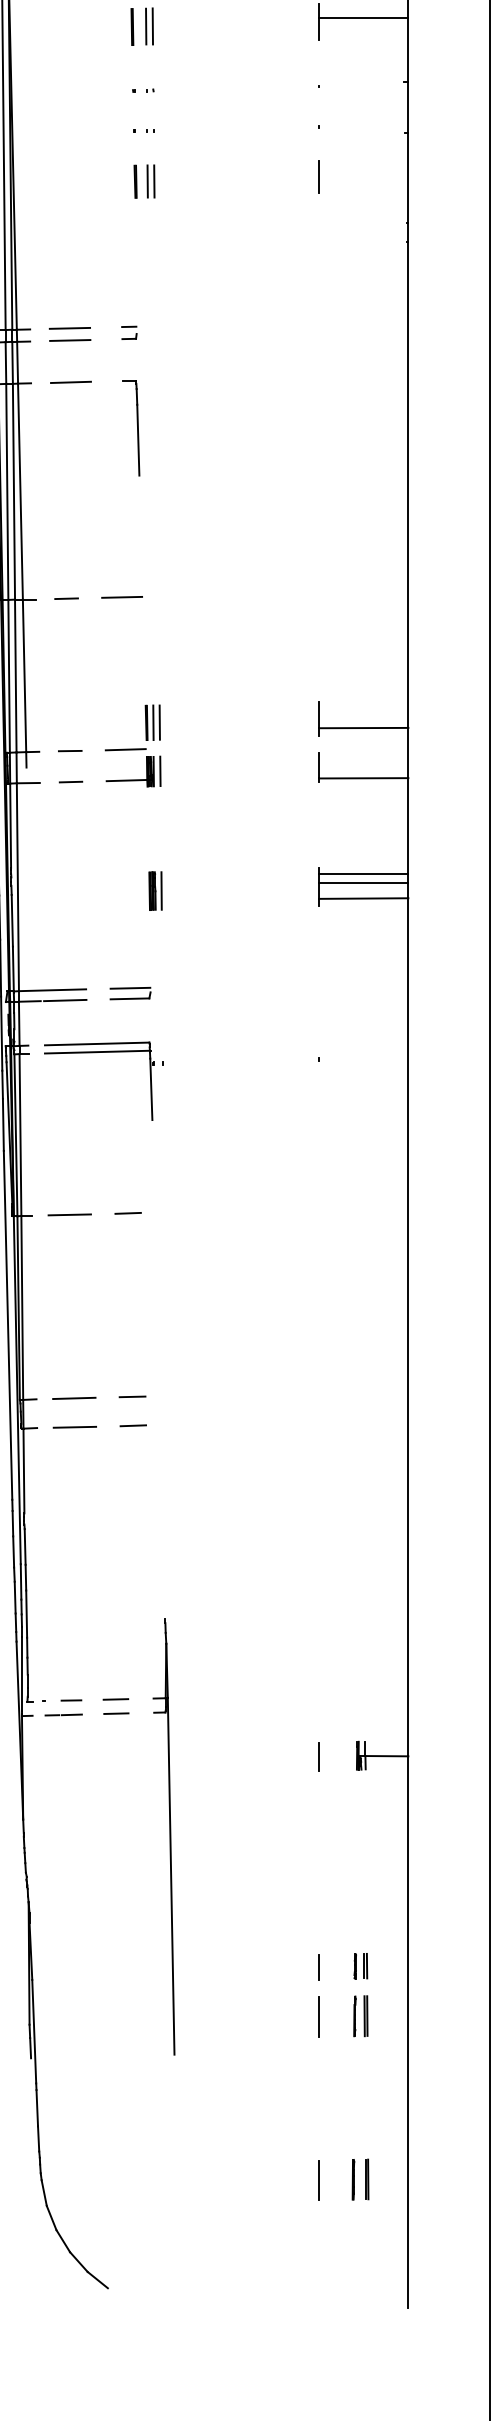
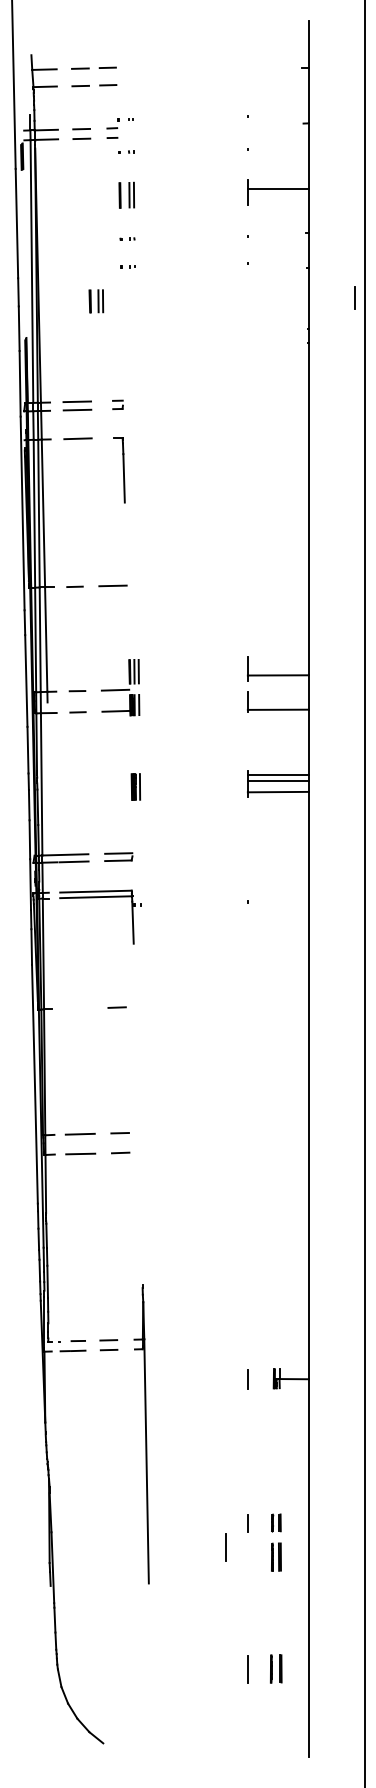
line: (318, 175) -> (354, 297), moved
part: (144, 181) -> (96, 301), moved
line: (68, 1214) -> (76, 1008), removed
line: (318, 2016) -> (225, 1547), moved

